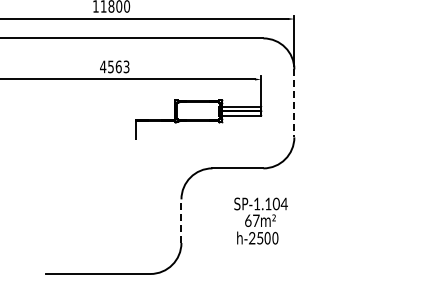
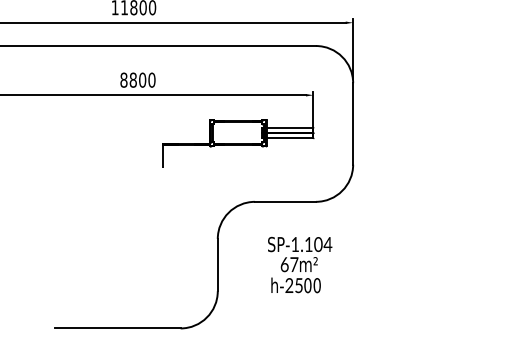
text: (114, 66) -> (137, 79), 4563 -> 8800
line: (294, 103) -> (353, 124), dashed -> solid
text: (260, 220) -> (299, 264), moved
line: (181, 221) -> (217, 265), dashed -> solid

